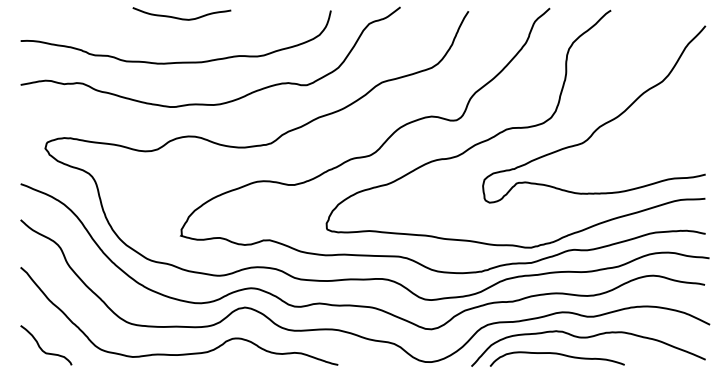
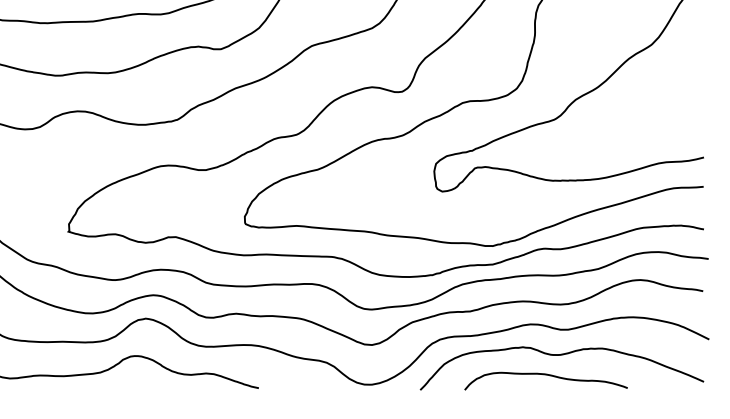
curve: (556, 354) -> (545, 375), moved

